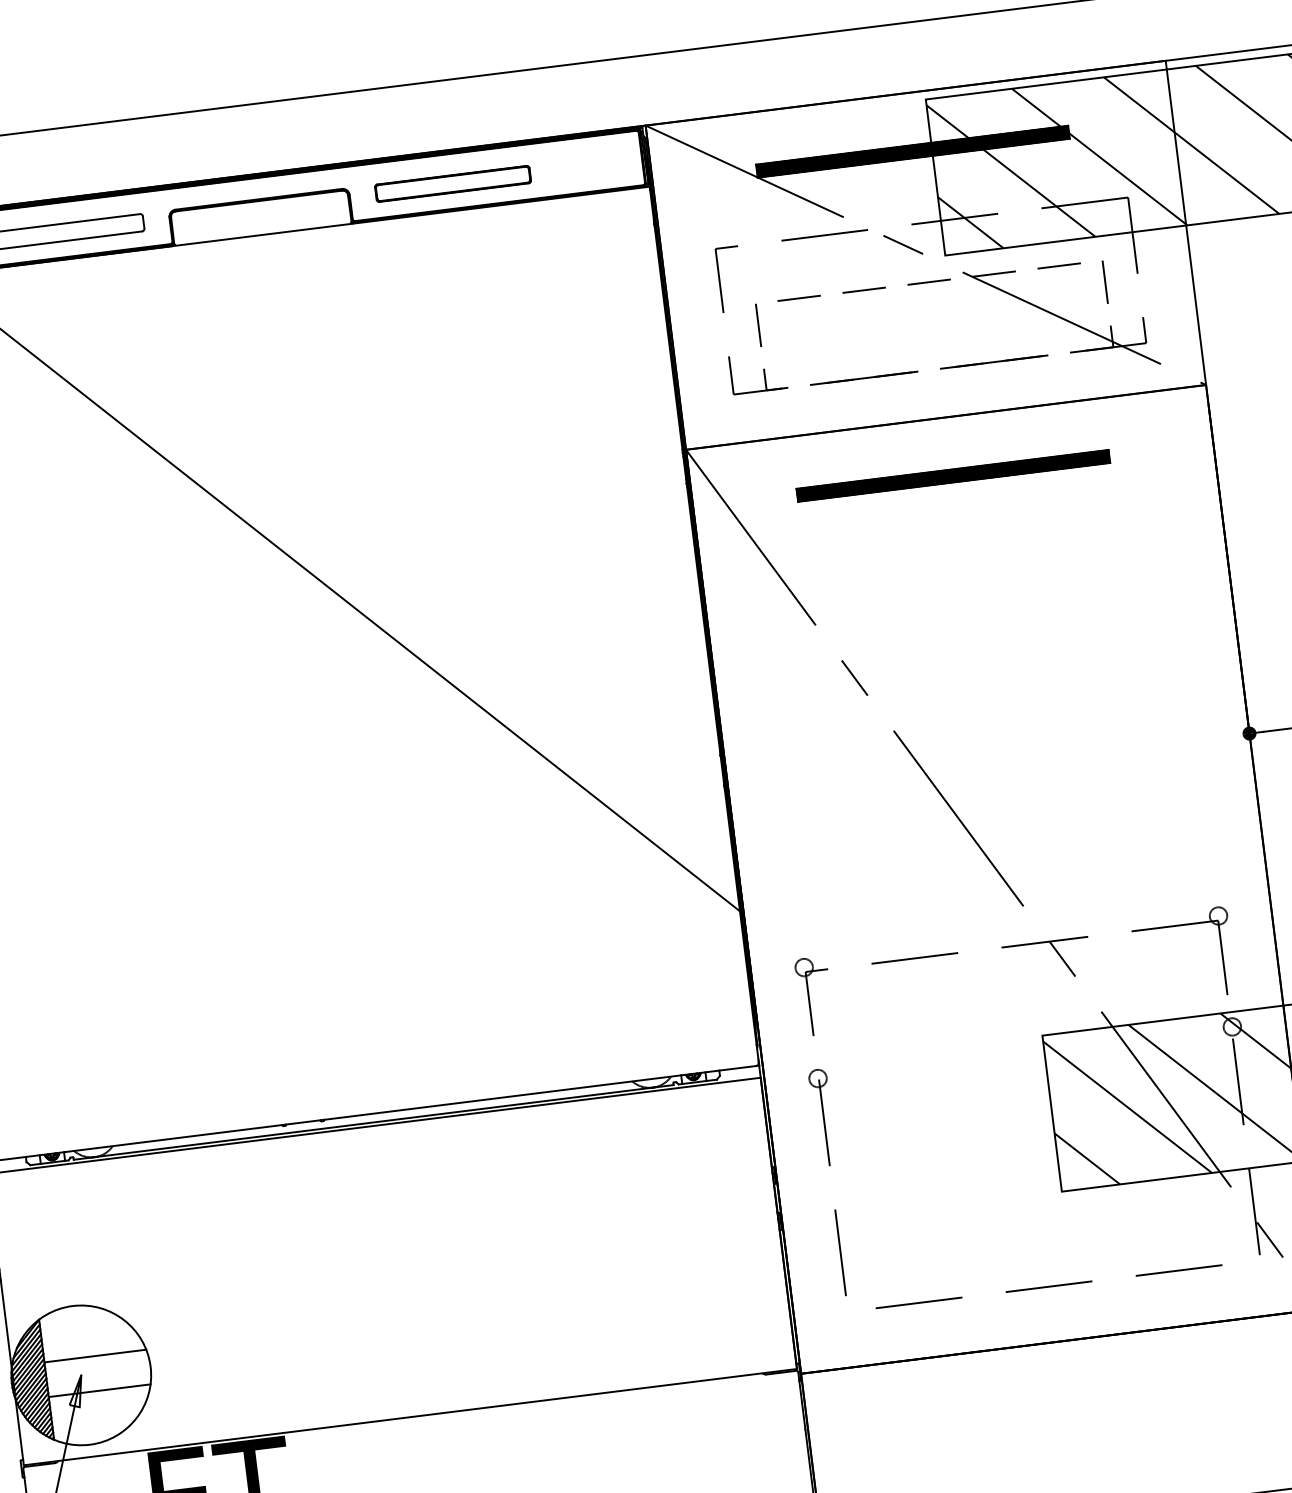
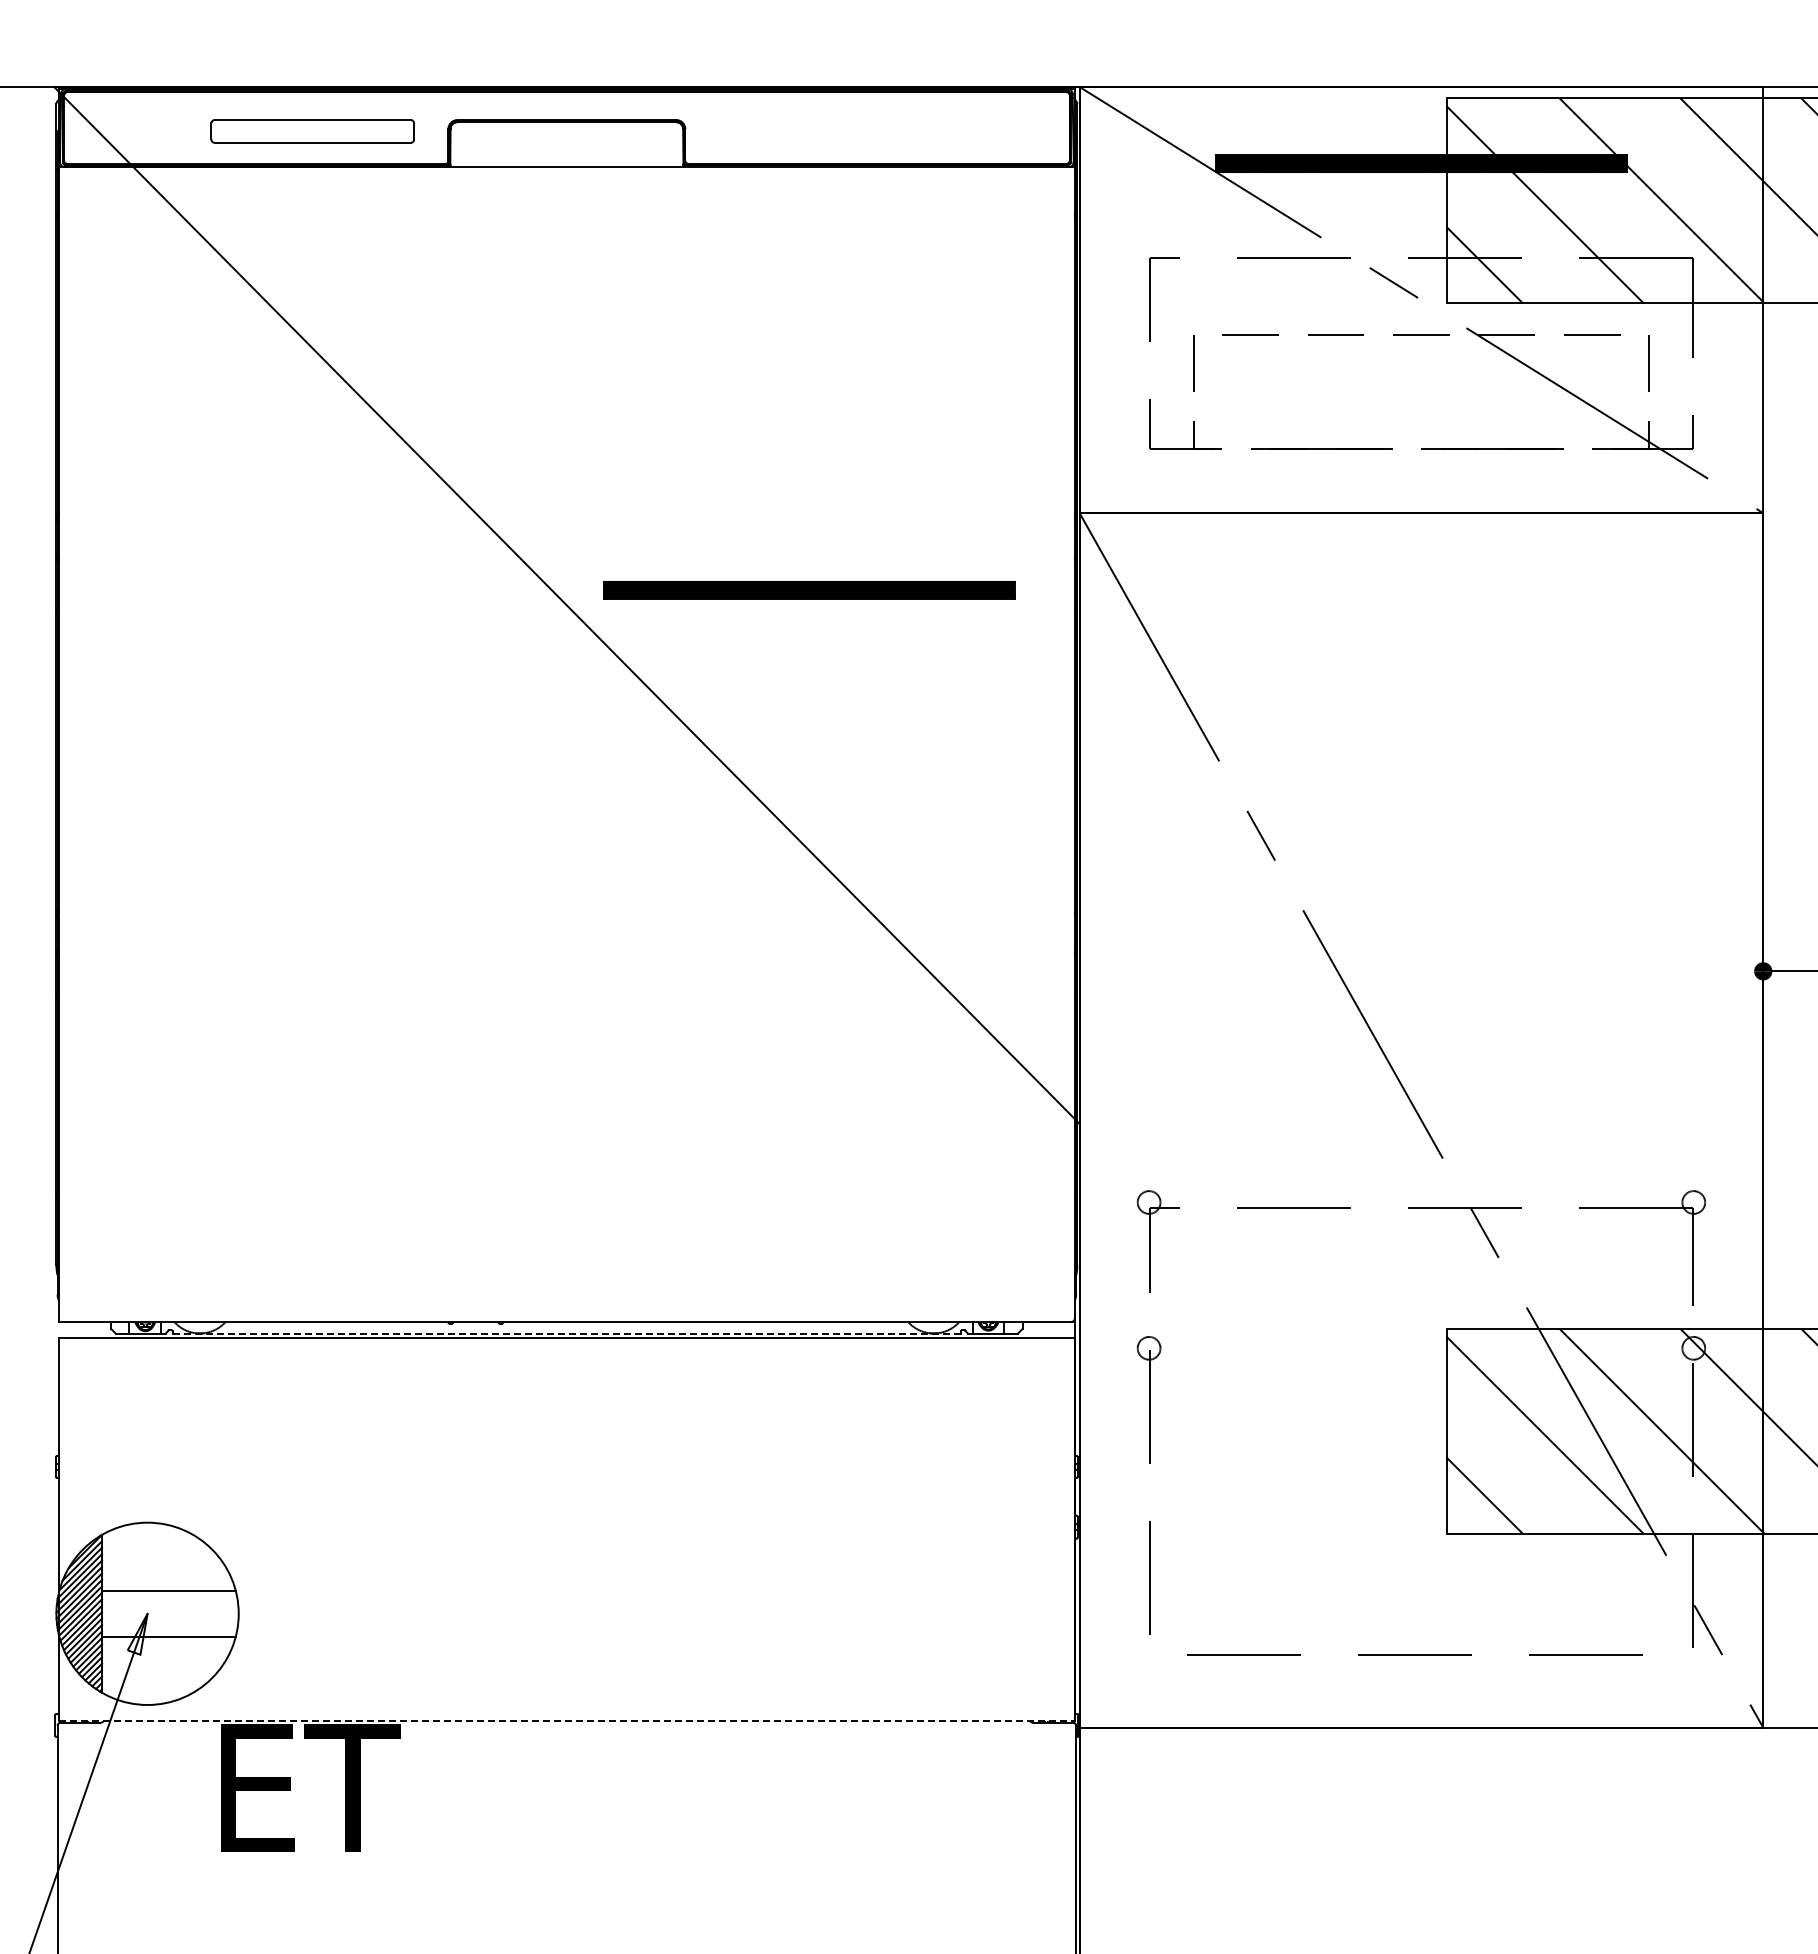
part: (452, 184) -> (820, 131), removed
part: (953, 476) -> (809, 590), moved
line: (373, 1122) -> (566, 1333), solid -> dashed
line: (410, 1416) -> (567, 1720), solid -> dashed

